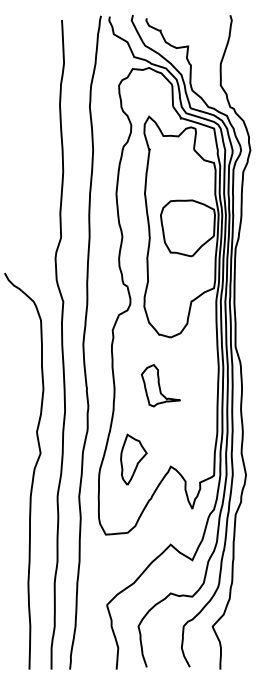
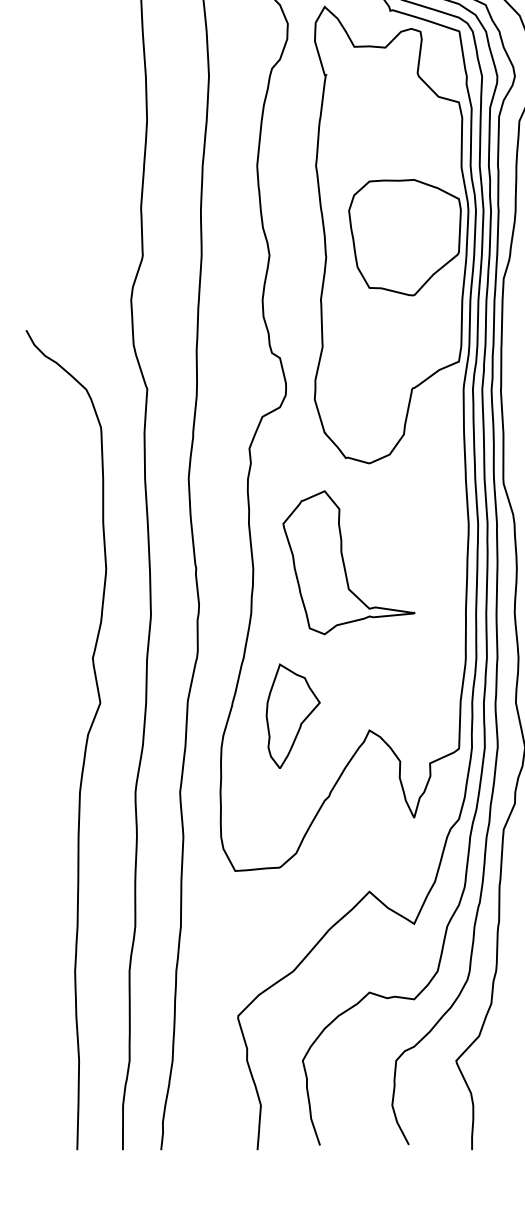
part: (160, 385) -> (348, 562), size x1.67

